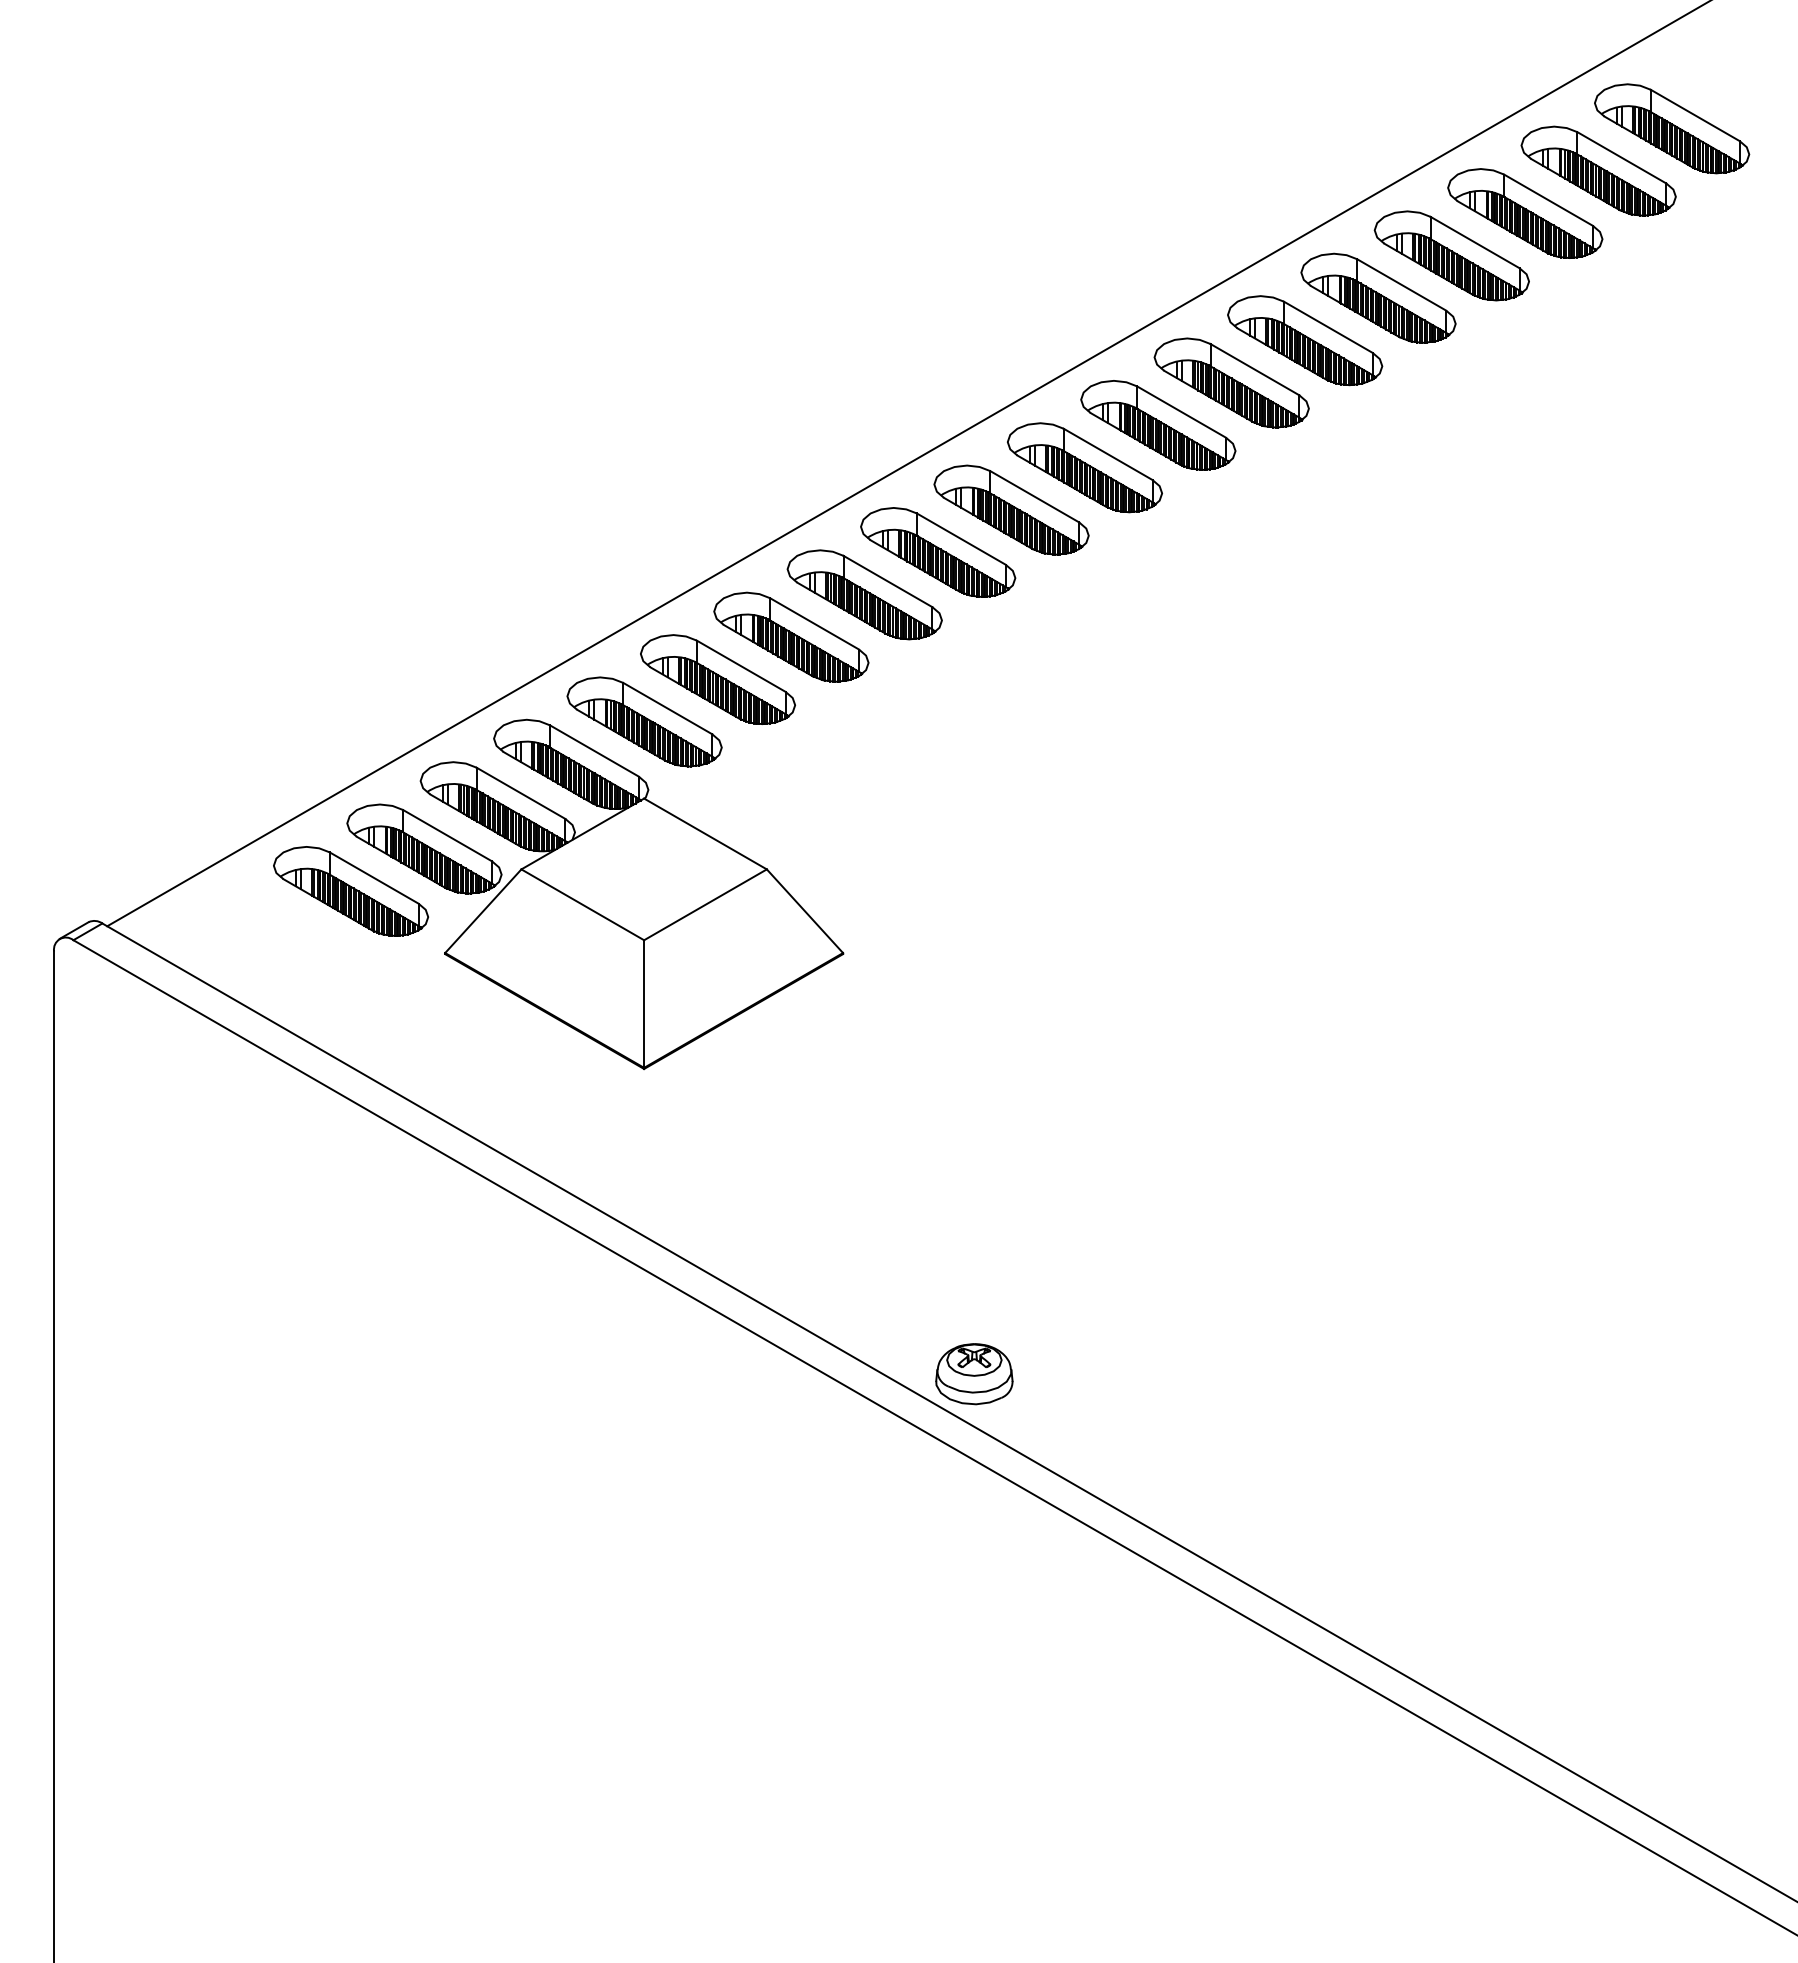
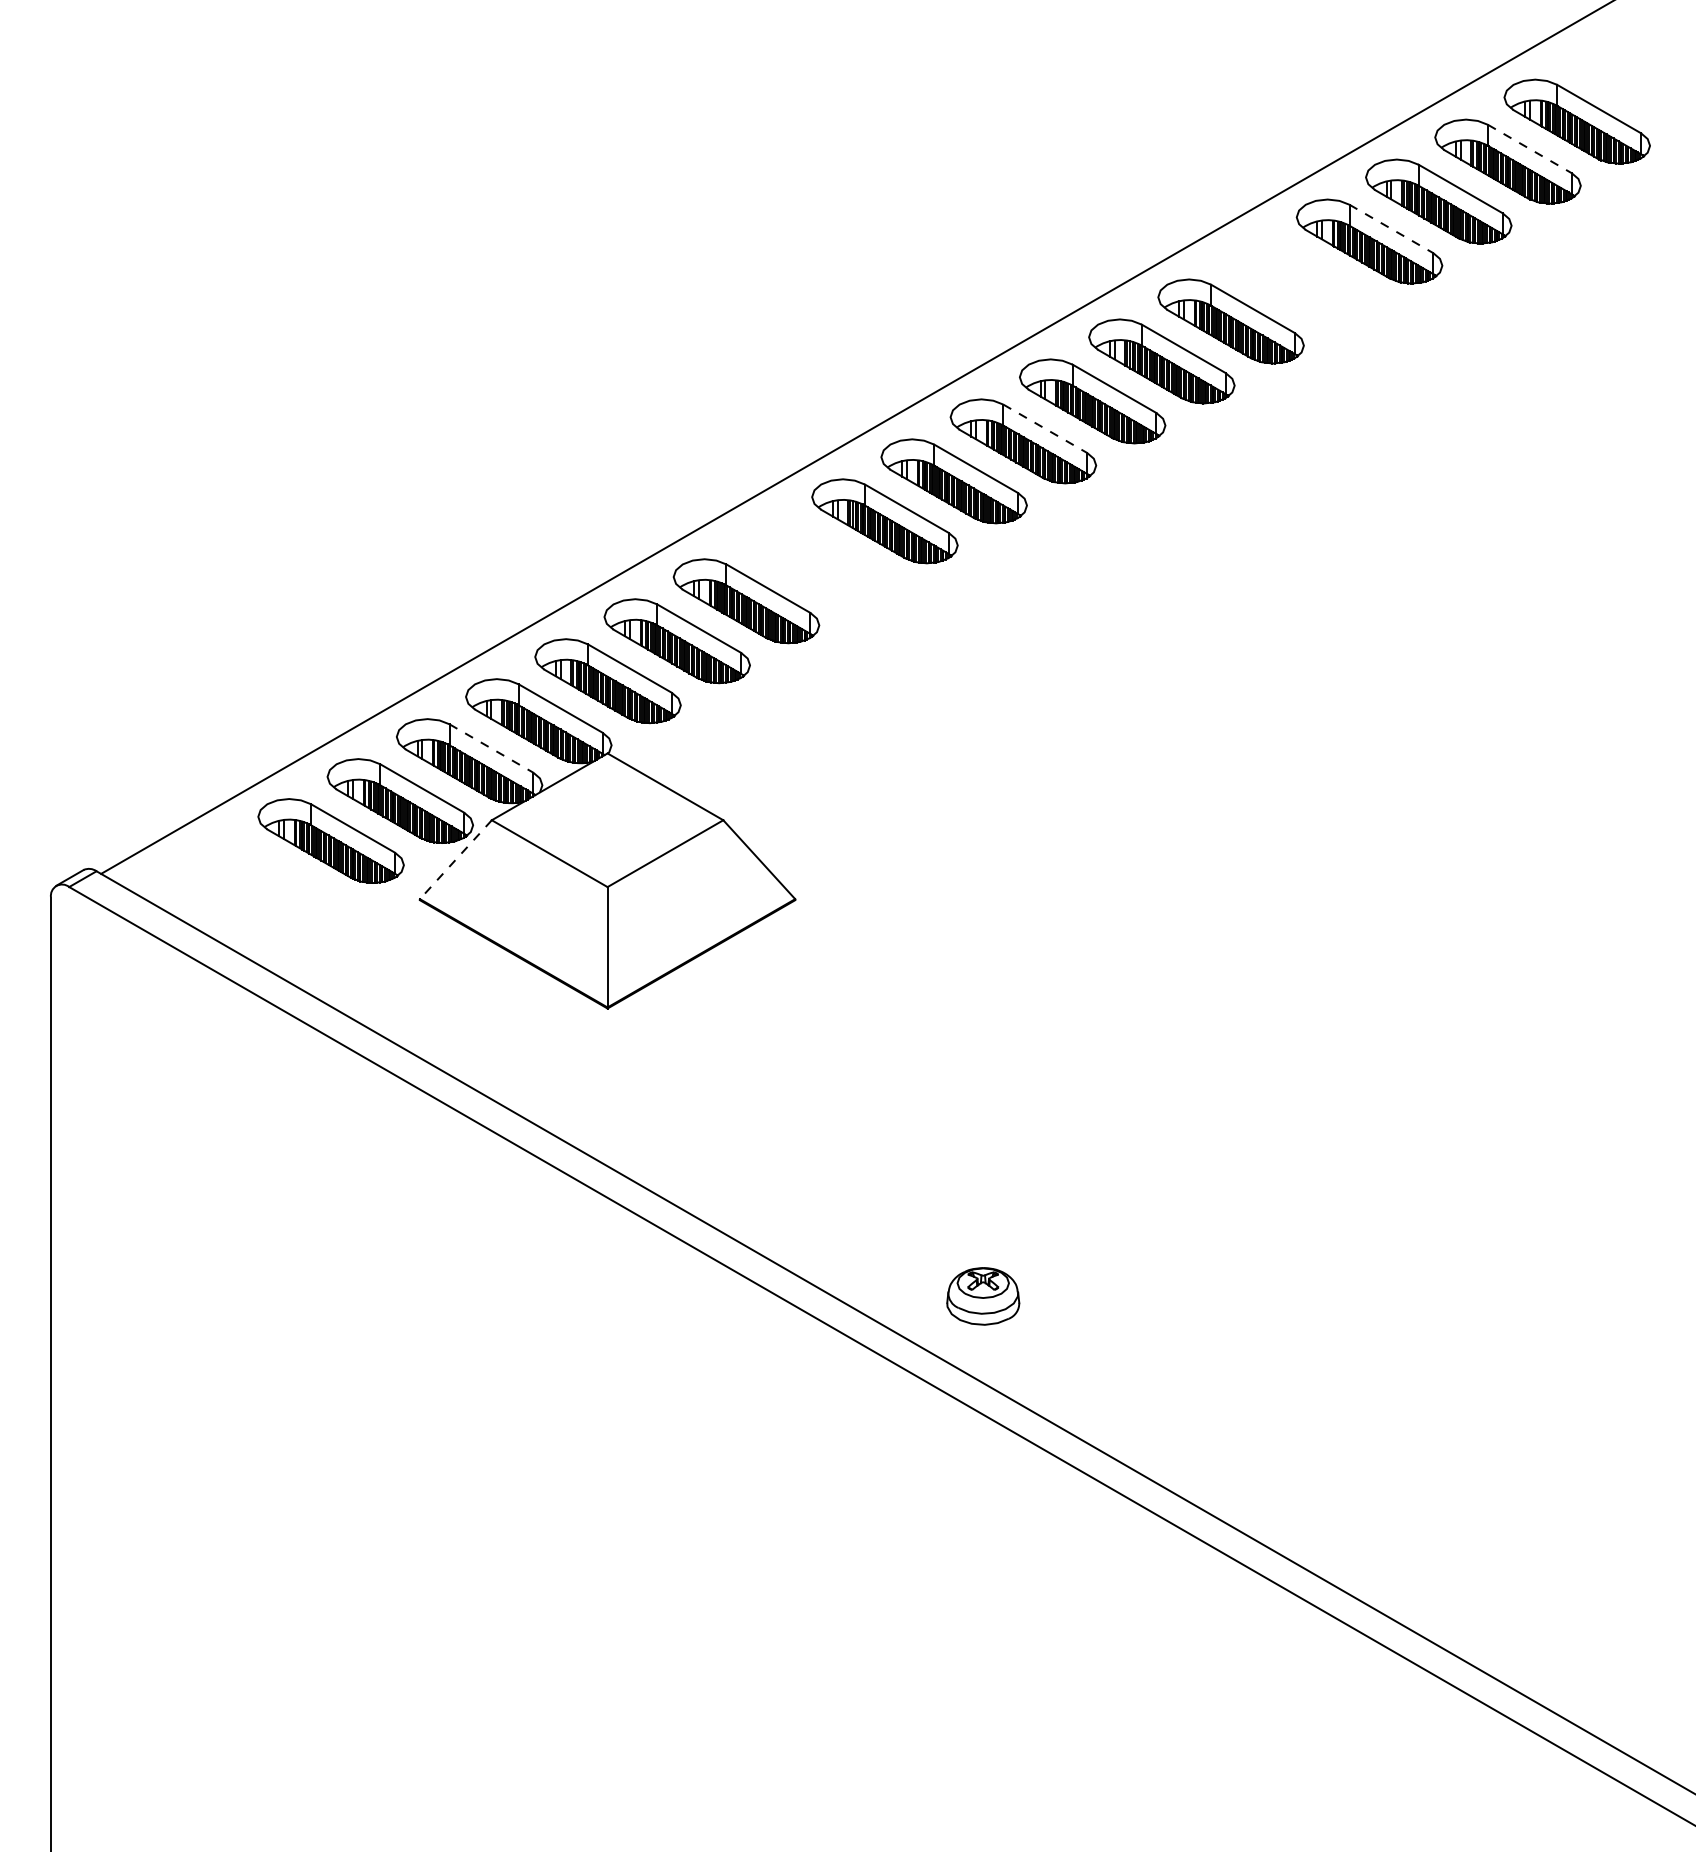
line: (1622, 158) -> (1530, 149), solid -> dashed
line: (1475, 242) -> (1391, 228), solid -> dashed
part: (1378, 297) -> (1300, 280), removed
line: (1108, 454) -> (1045, 428), solid -> dashed
part: (864, 594) -> (815, 560), removed
line: (521, 793) -> (491, 748), solid -> dashed
line: (483, 911) -> (456, 859), solid -> dashed
part: (974, 1374) -> (983, 1296), moved

